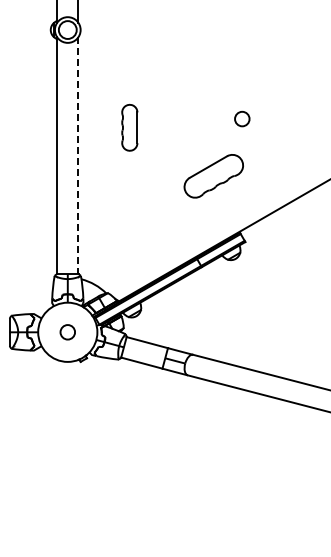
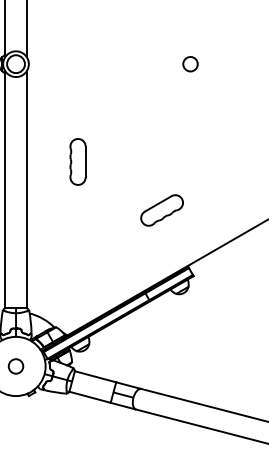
circle: (242, 118) -> (190, 63), moved
line: (78, 156) -> (26, 190), dashed -> solid
part: (213, 176) -> (161, 210), size x0.71

